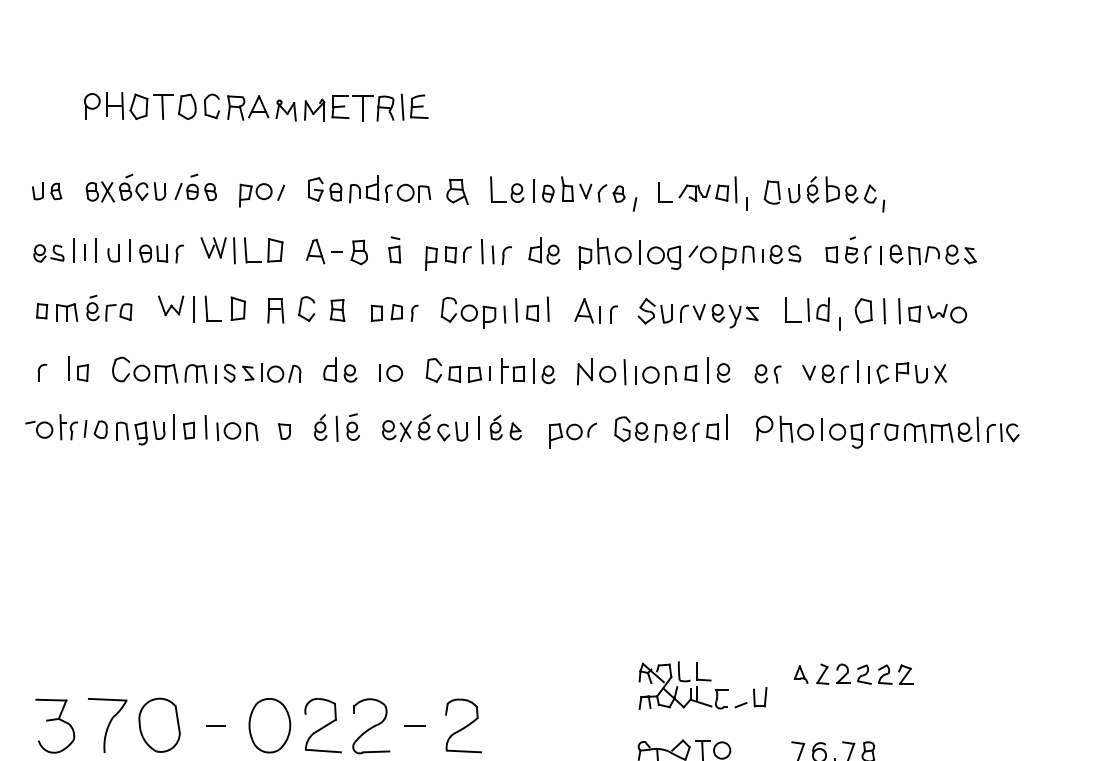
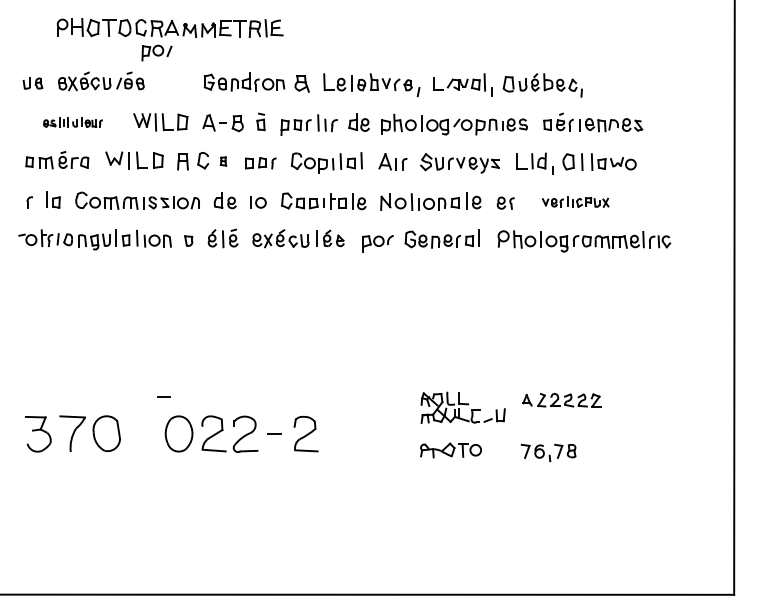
part: (261, 194) -> (156, 52), moved
part: (107, 250) -> (72, 122), size x0.6
part: (337, 310) -> (223, 161), size x0.6
part: (874, 371) -> (575, 201), size x0.7
line: (215, 724) -> (163, 396), moved

